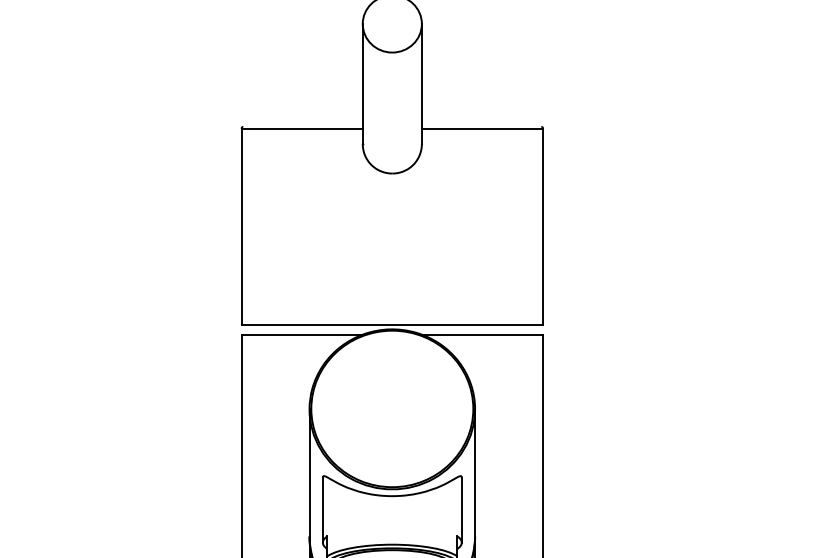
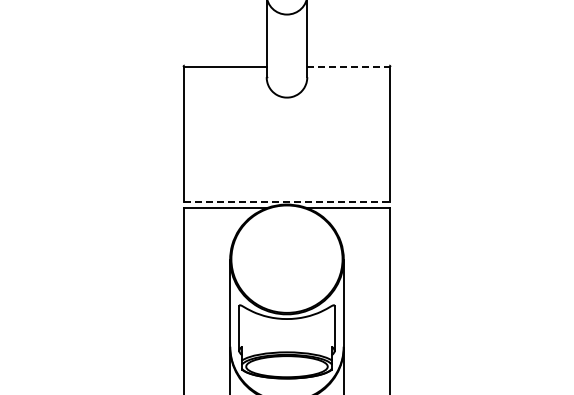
line: (481, 128) -> (348, 66), solid -> dashed
line: (393, 324) -> (287, 201), solid -> dashed

